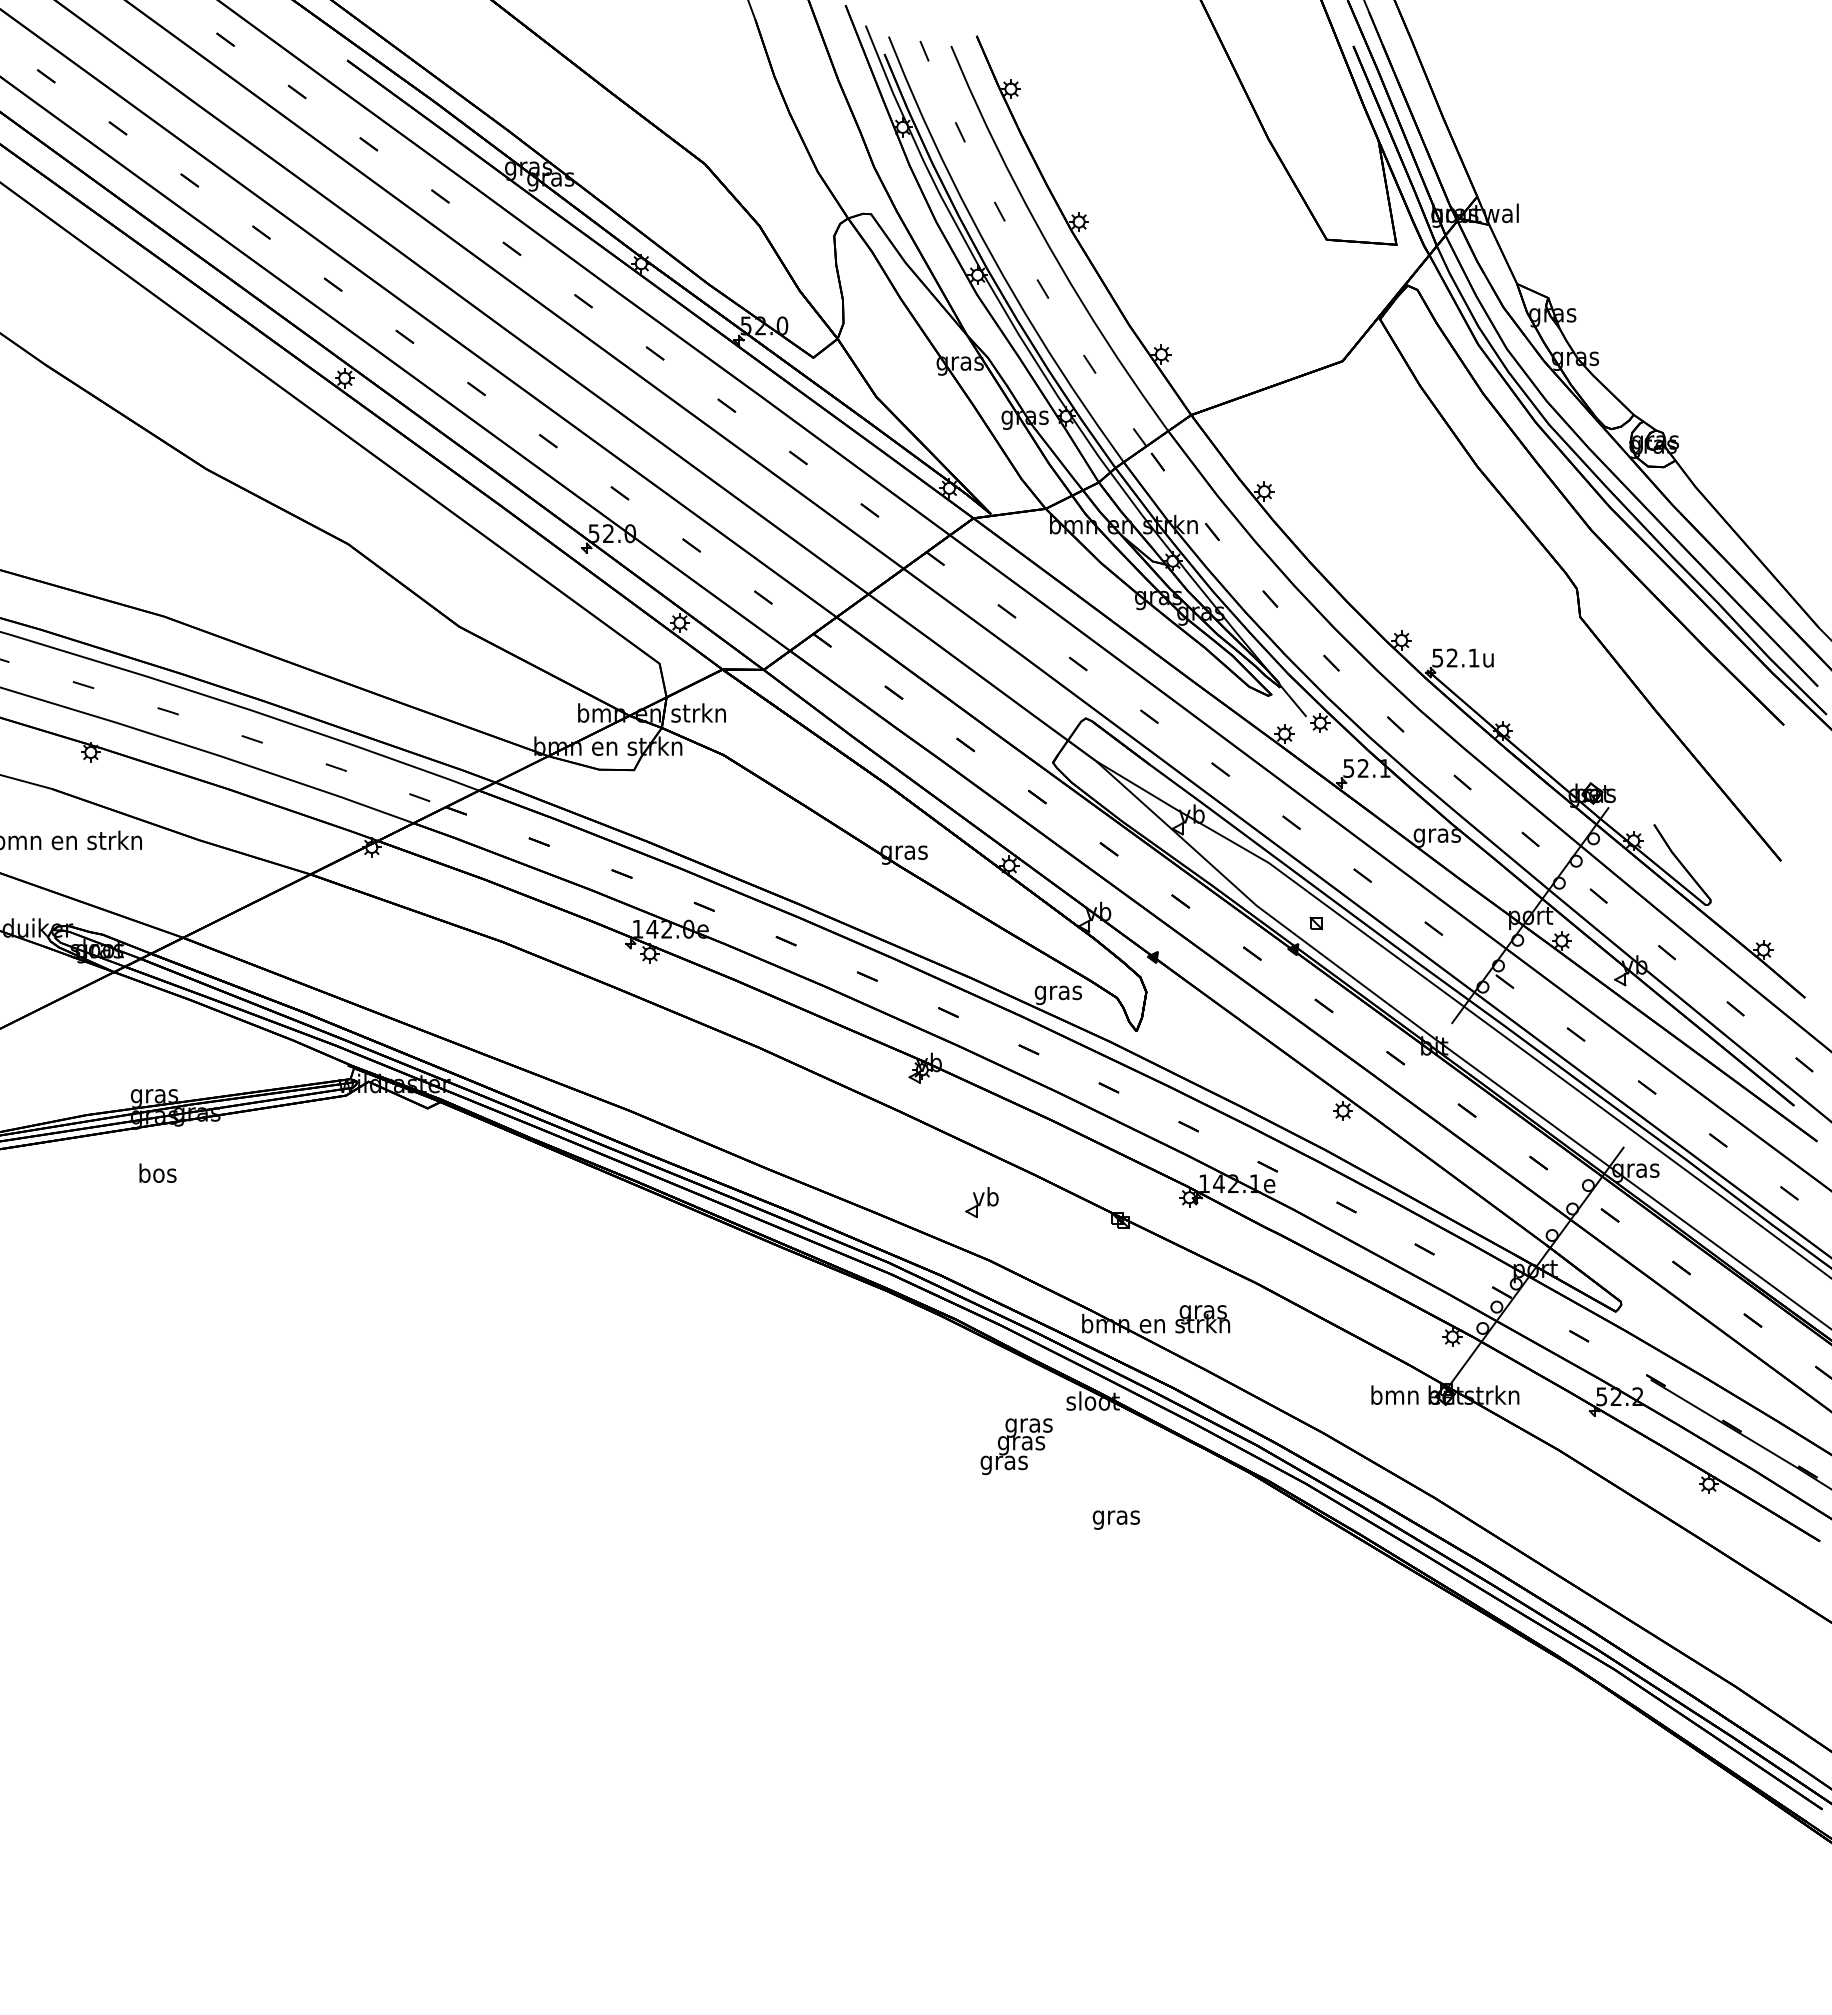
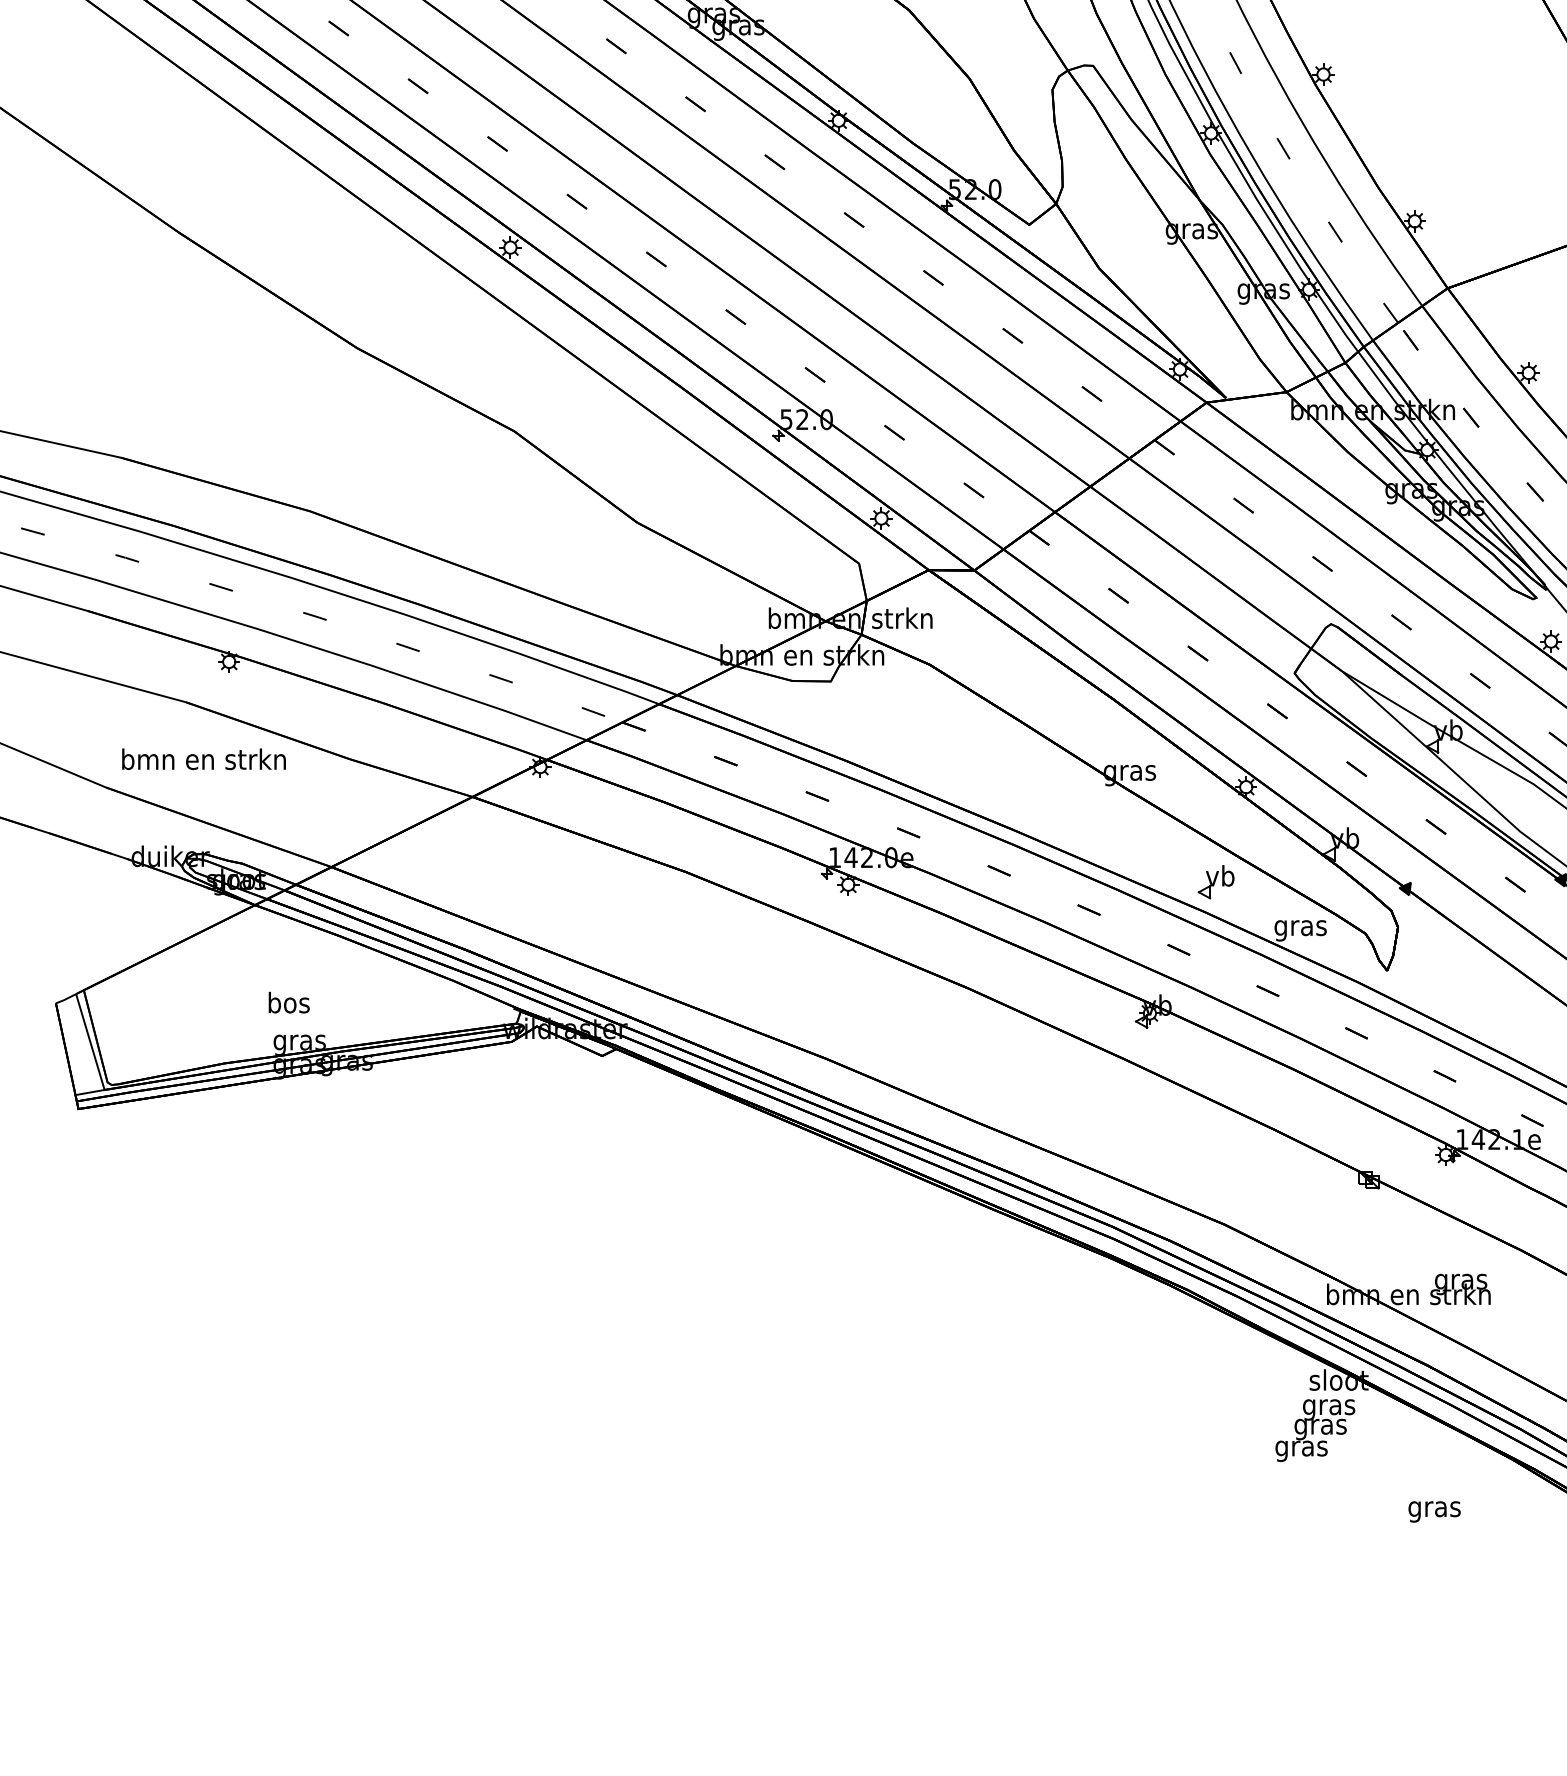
text: (157, 1172) -> (288, 1001), moved
part: (981, 1202) -> (1215, 882), moved
text: (1016, 1446) -> (1315, 1430), moved
text: (1115, 1519) -> (1433, 1511), moved

